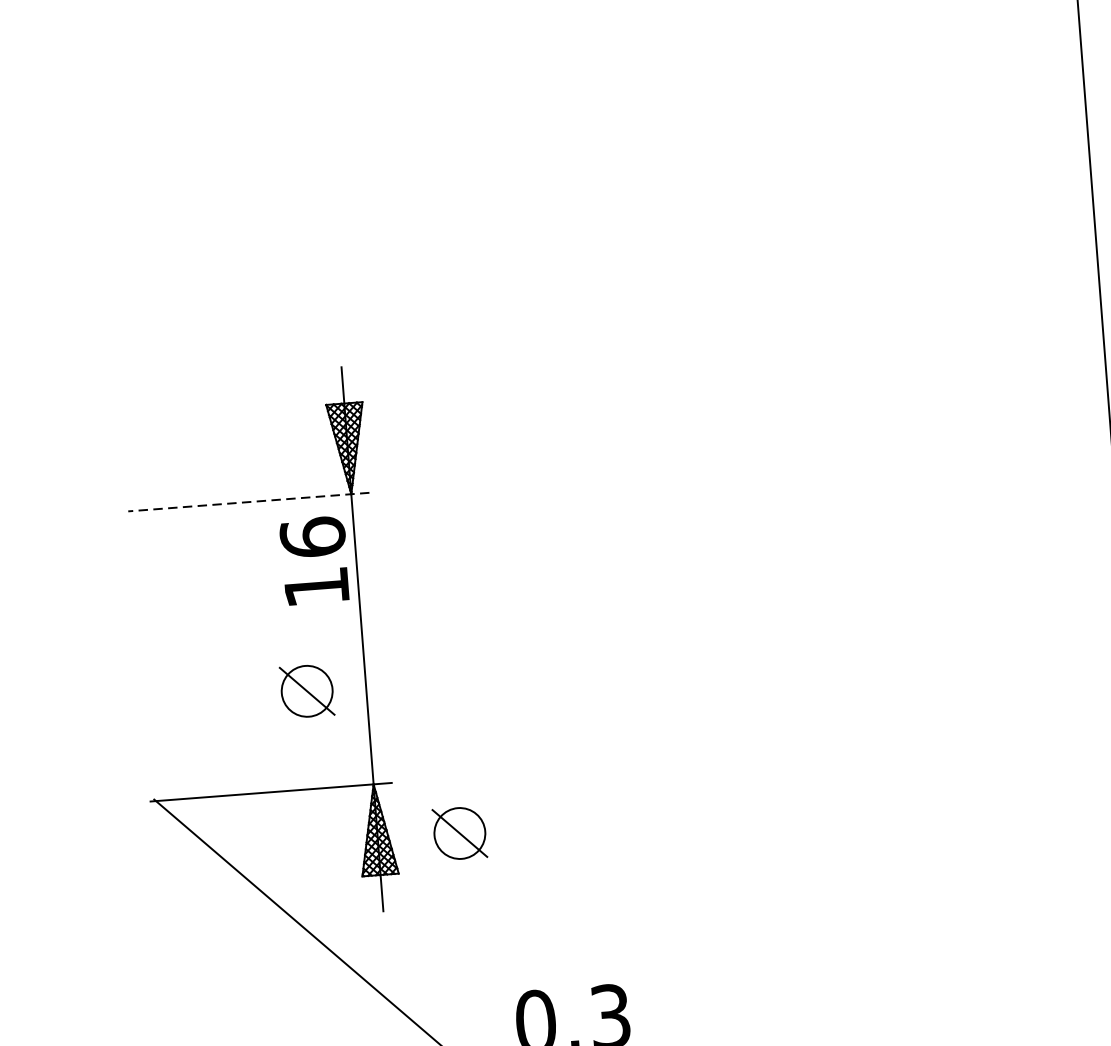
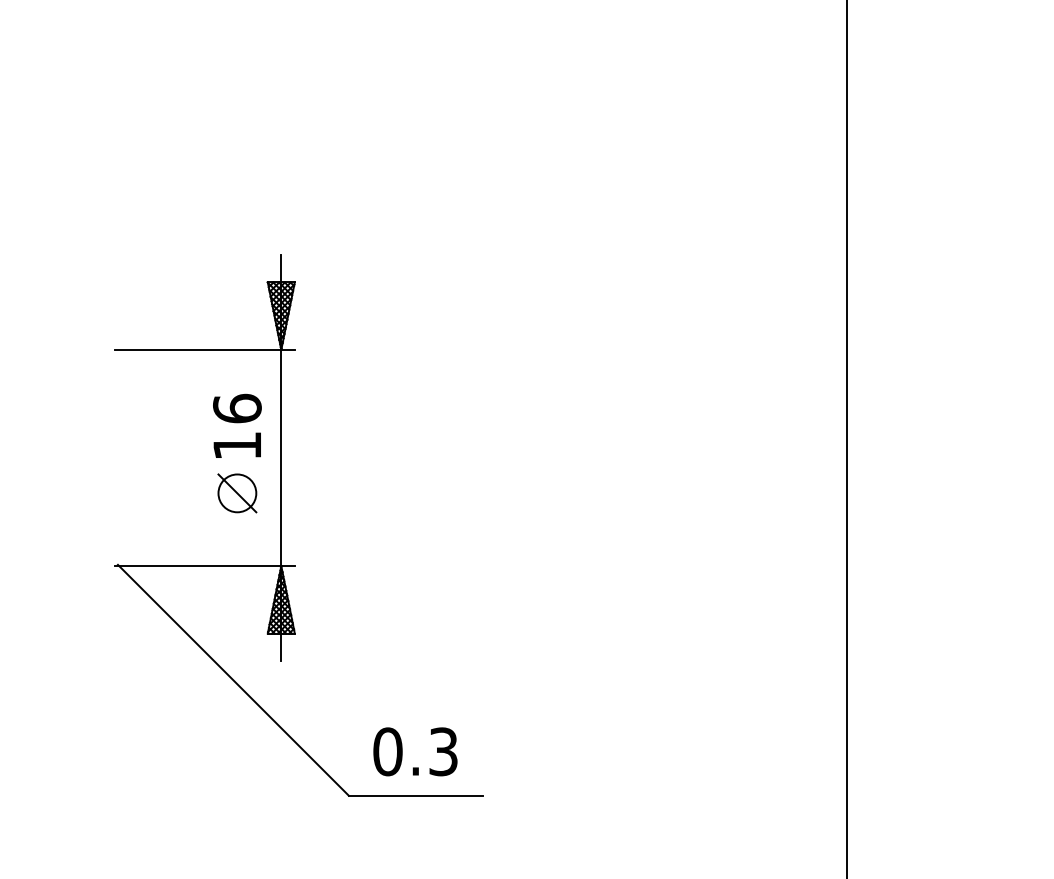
line: (248, 501) -> (204, 349), dashed -> solid
text: (314, 559) -> (237, 425), moved
part: (460, 833) -> (342, 607), removed

